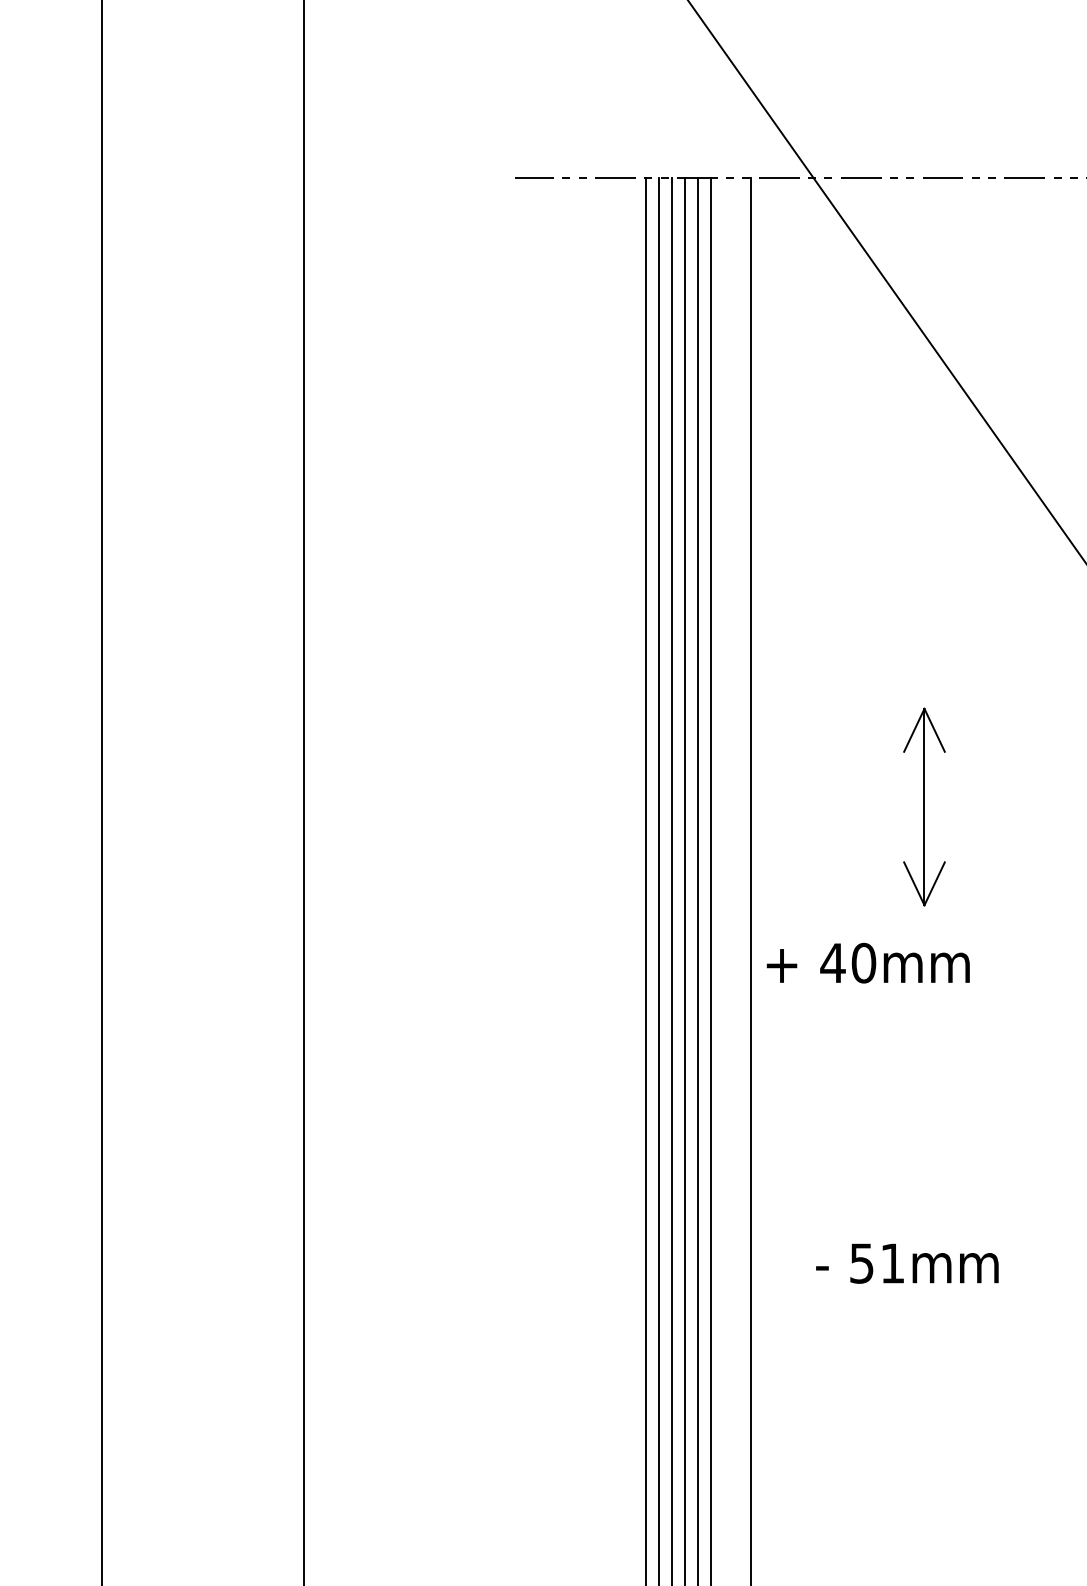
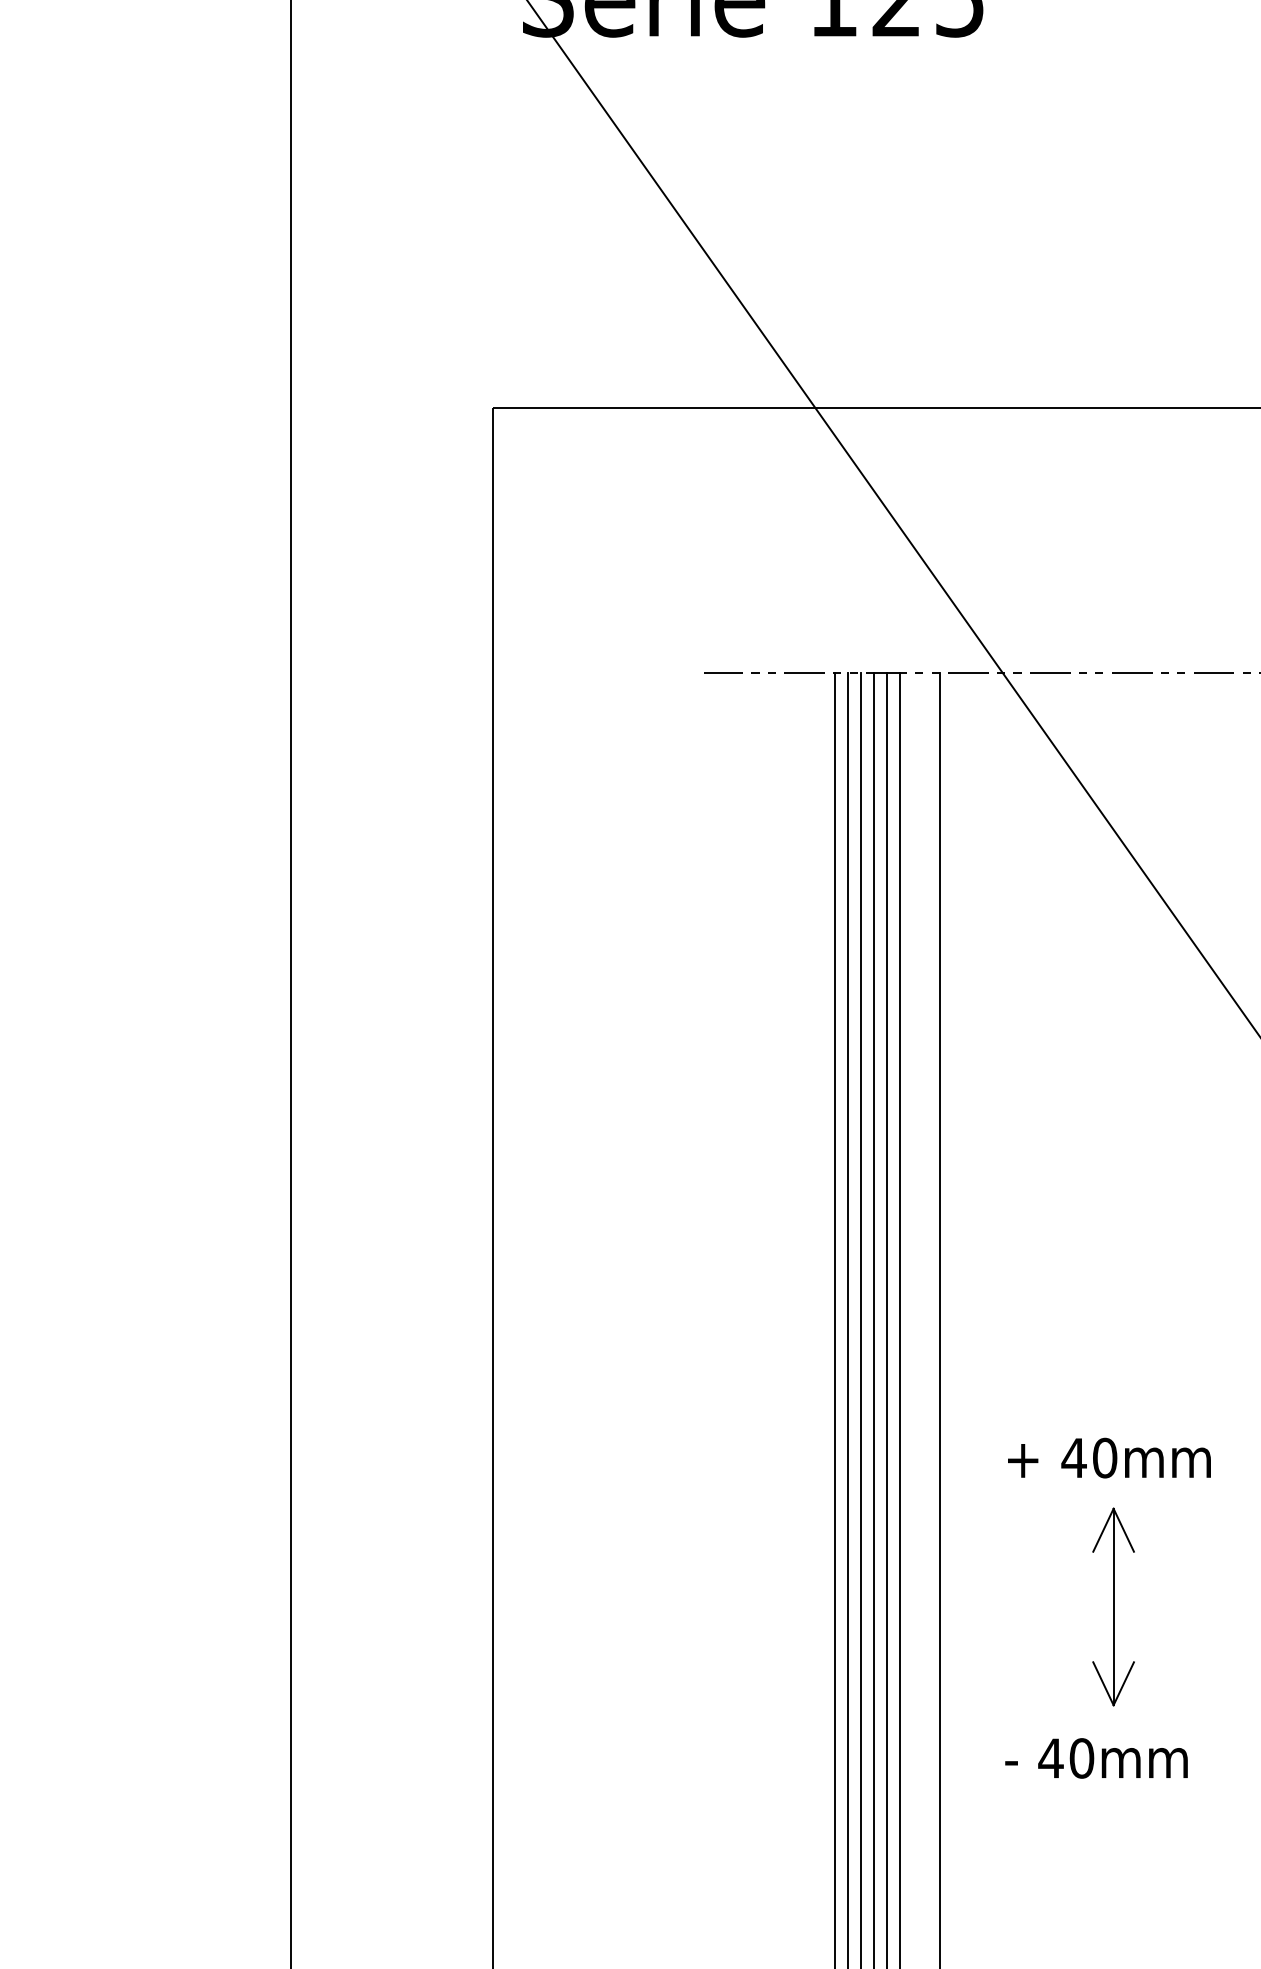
part: (924, 806) -> (1113, 1606), moved
text: (868, 962) -> (1109, 1457), moved
text: (877, 1263) -> (1066, 1758), 51mm -> 40mm

